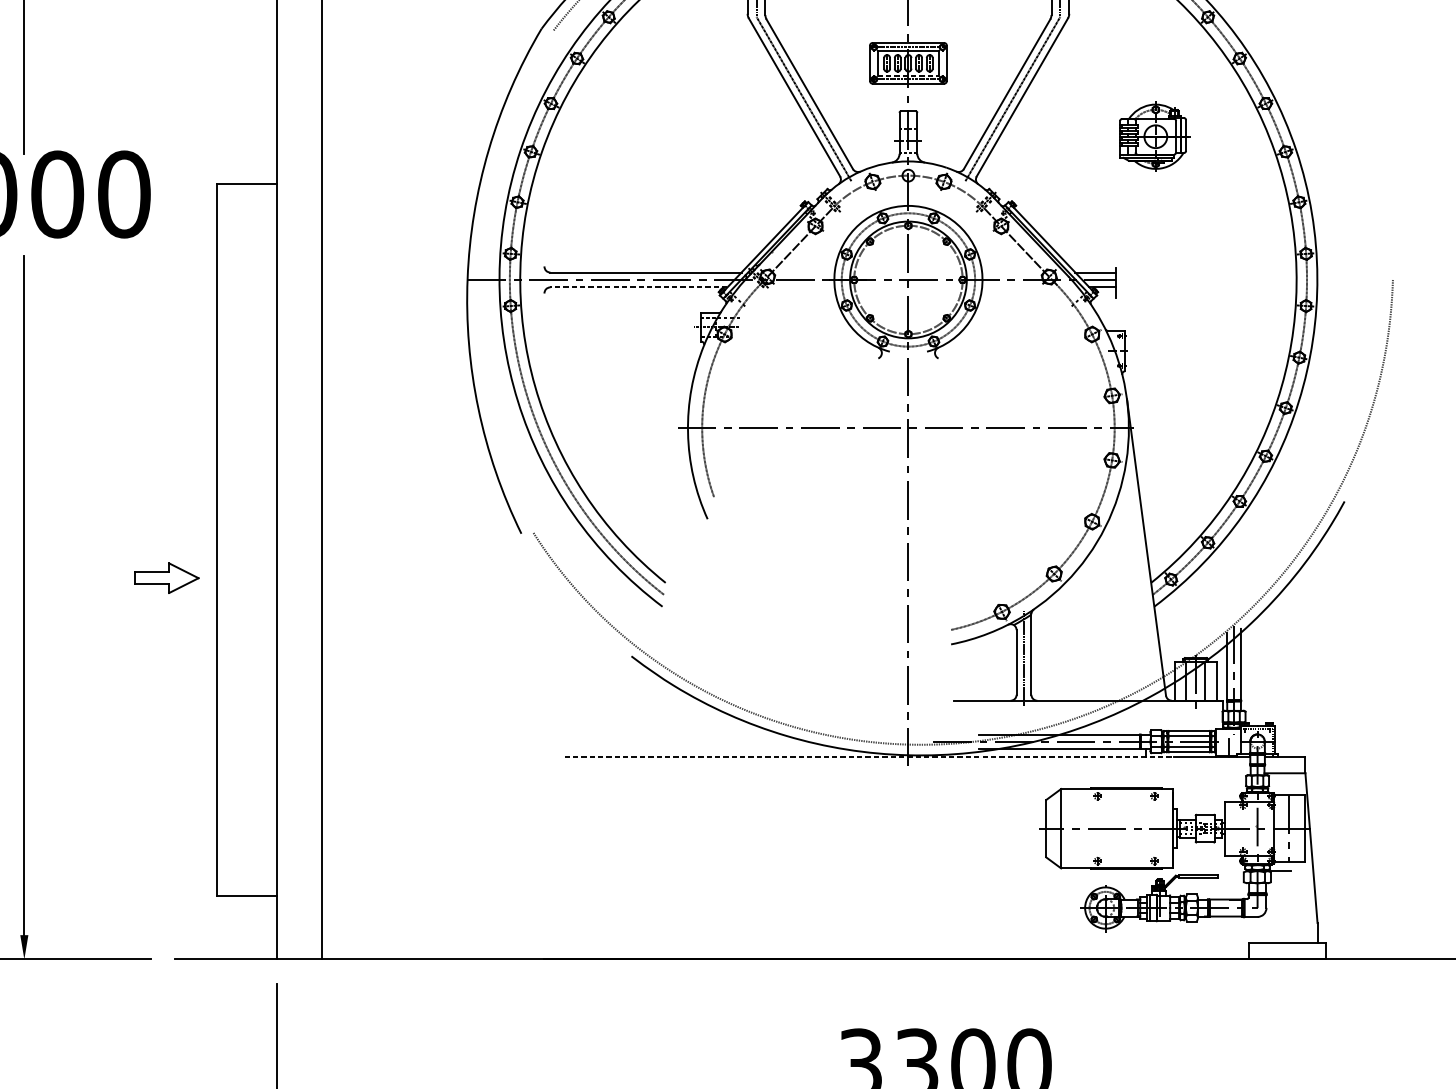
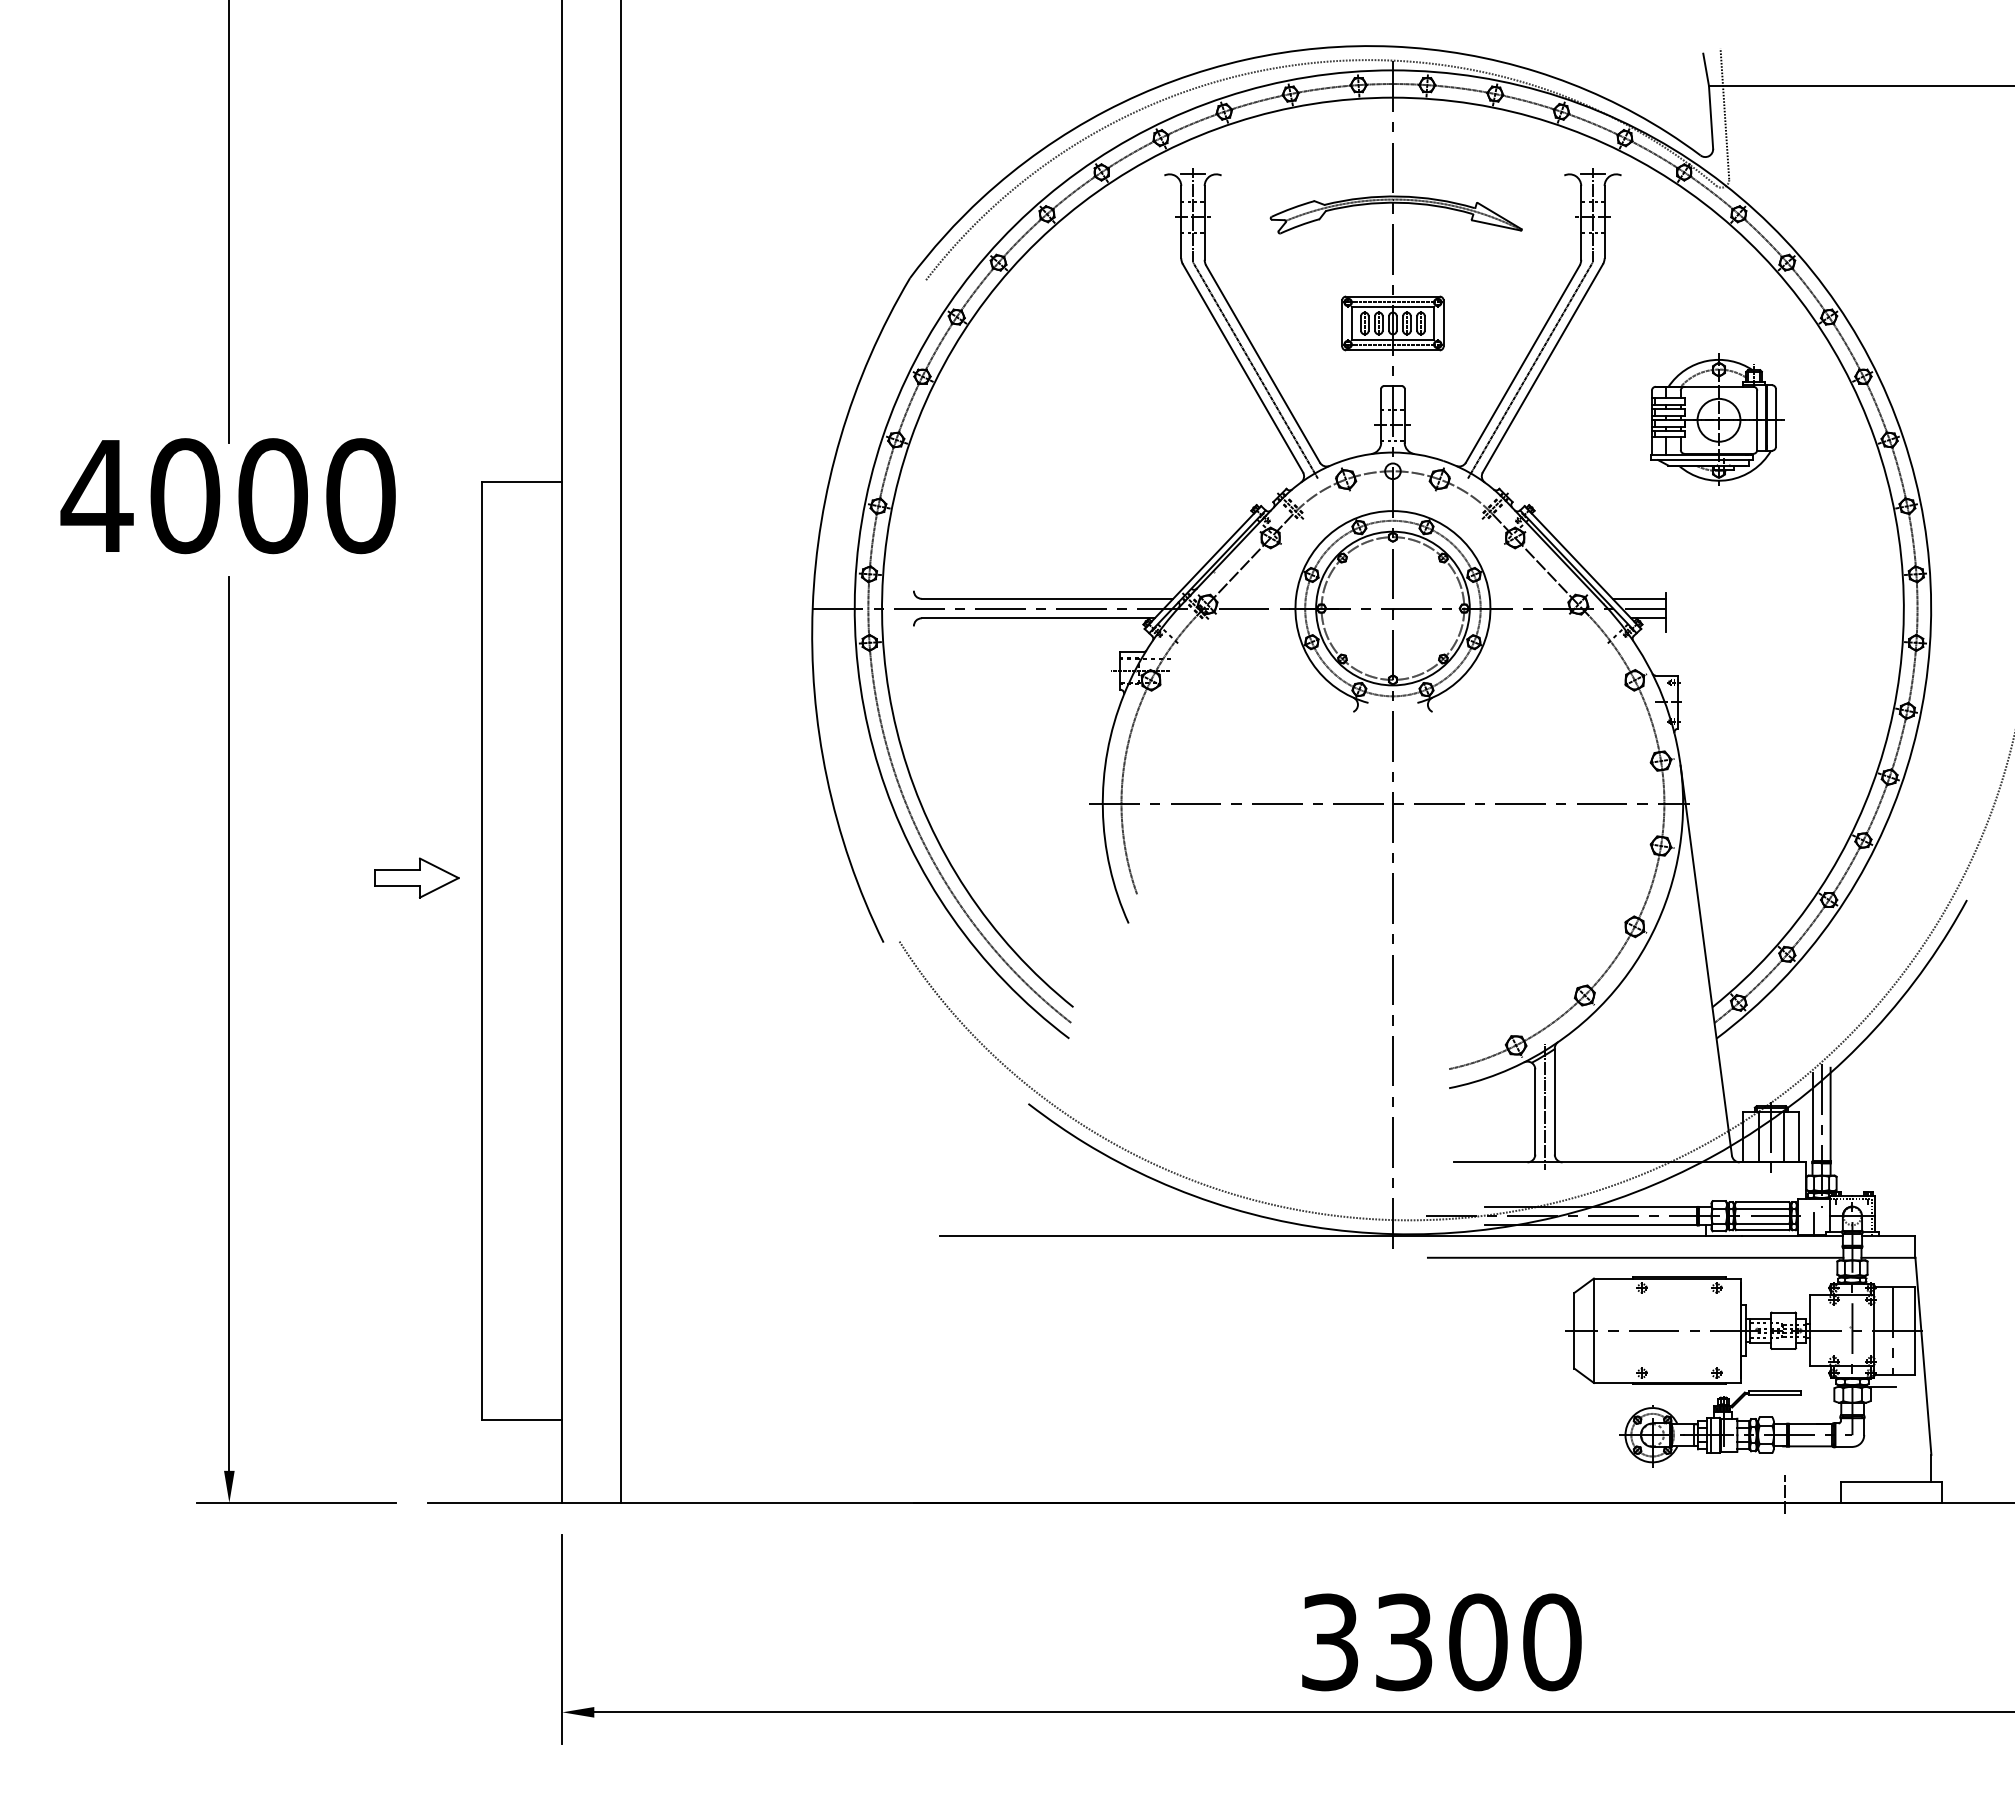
line: (908, 76) -> (1392, 340), dashed -> solid
part: (1155, 136) -> (1717, 419), size x1.43
line: (639, 287) -> (1038, 618), dashed -> solid
part: (166, 577) -> (416, 877), moved
line: (869, 757) -> (1341, 1236), dashed -> solid
line: (1092, 773) -> (1635, 1257), added
line: (1205, 953) -> (1784, 1494), added

